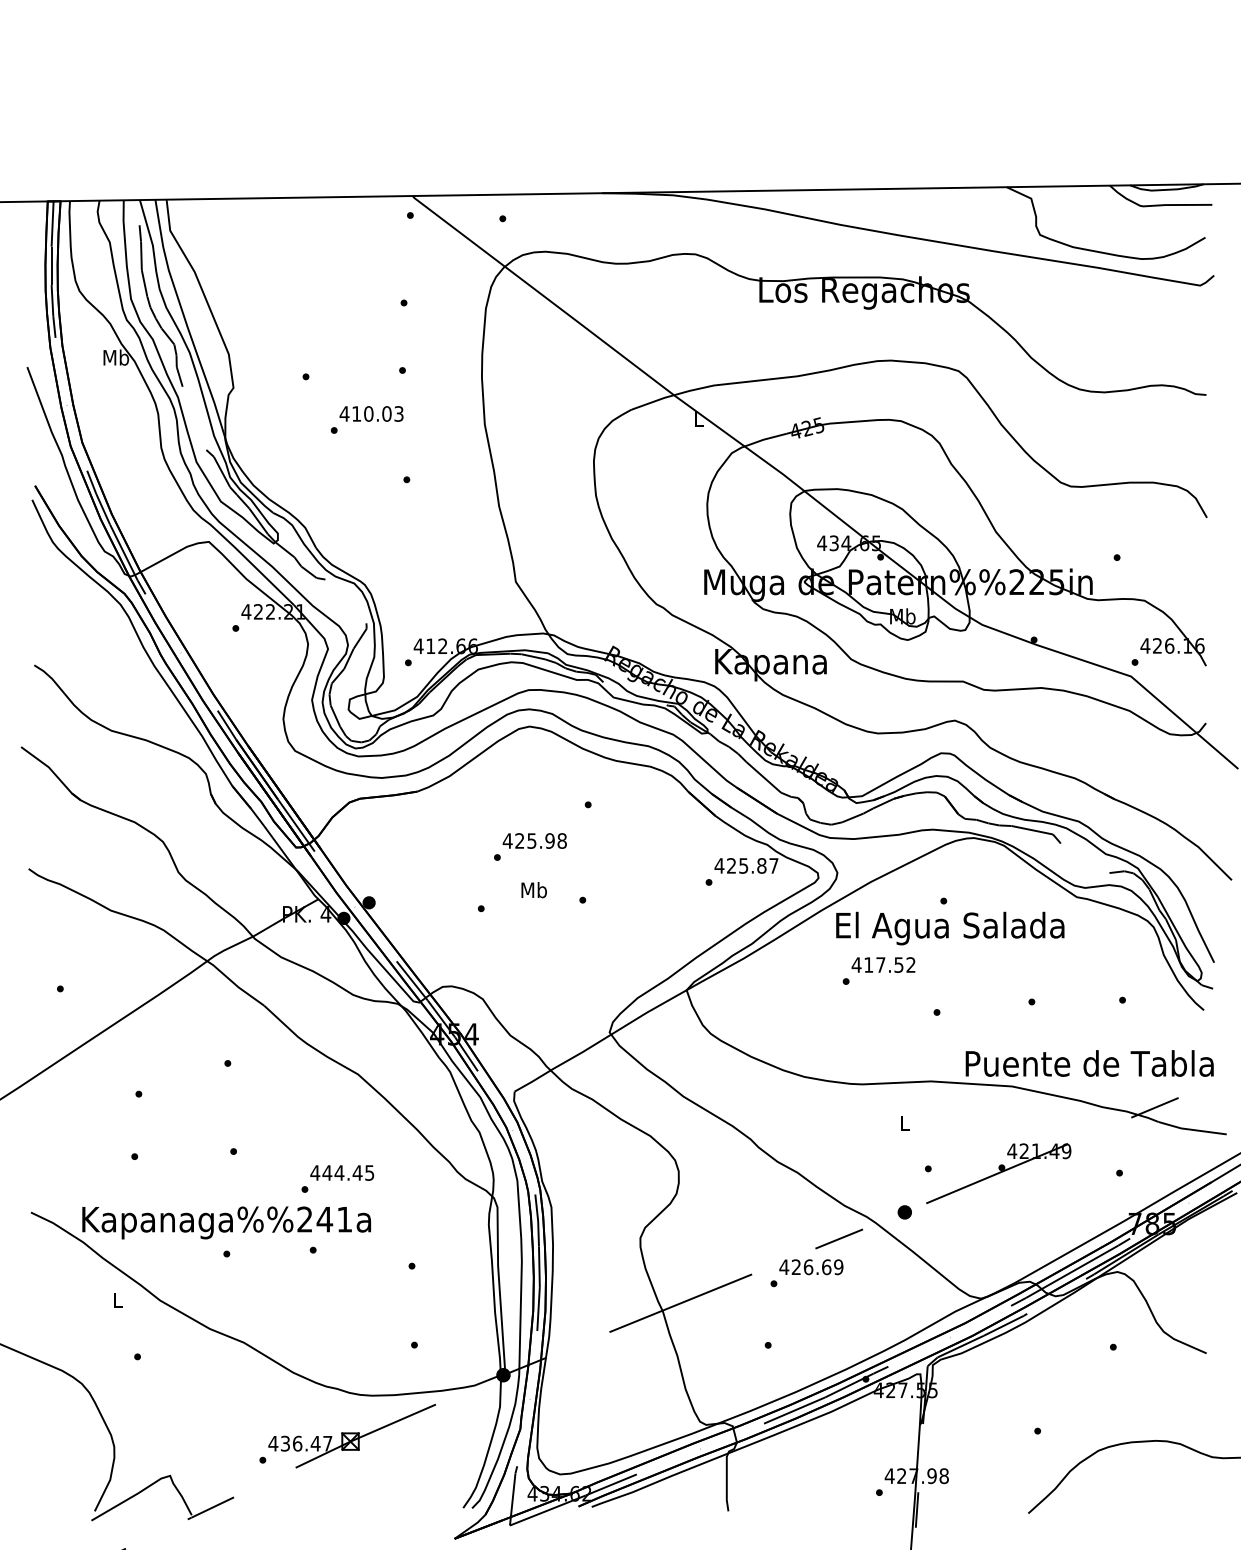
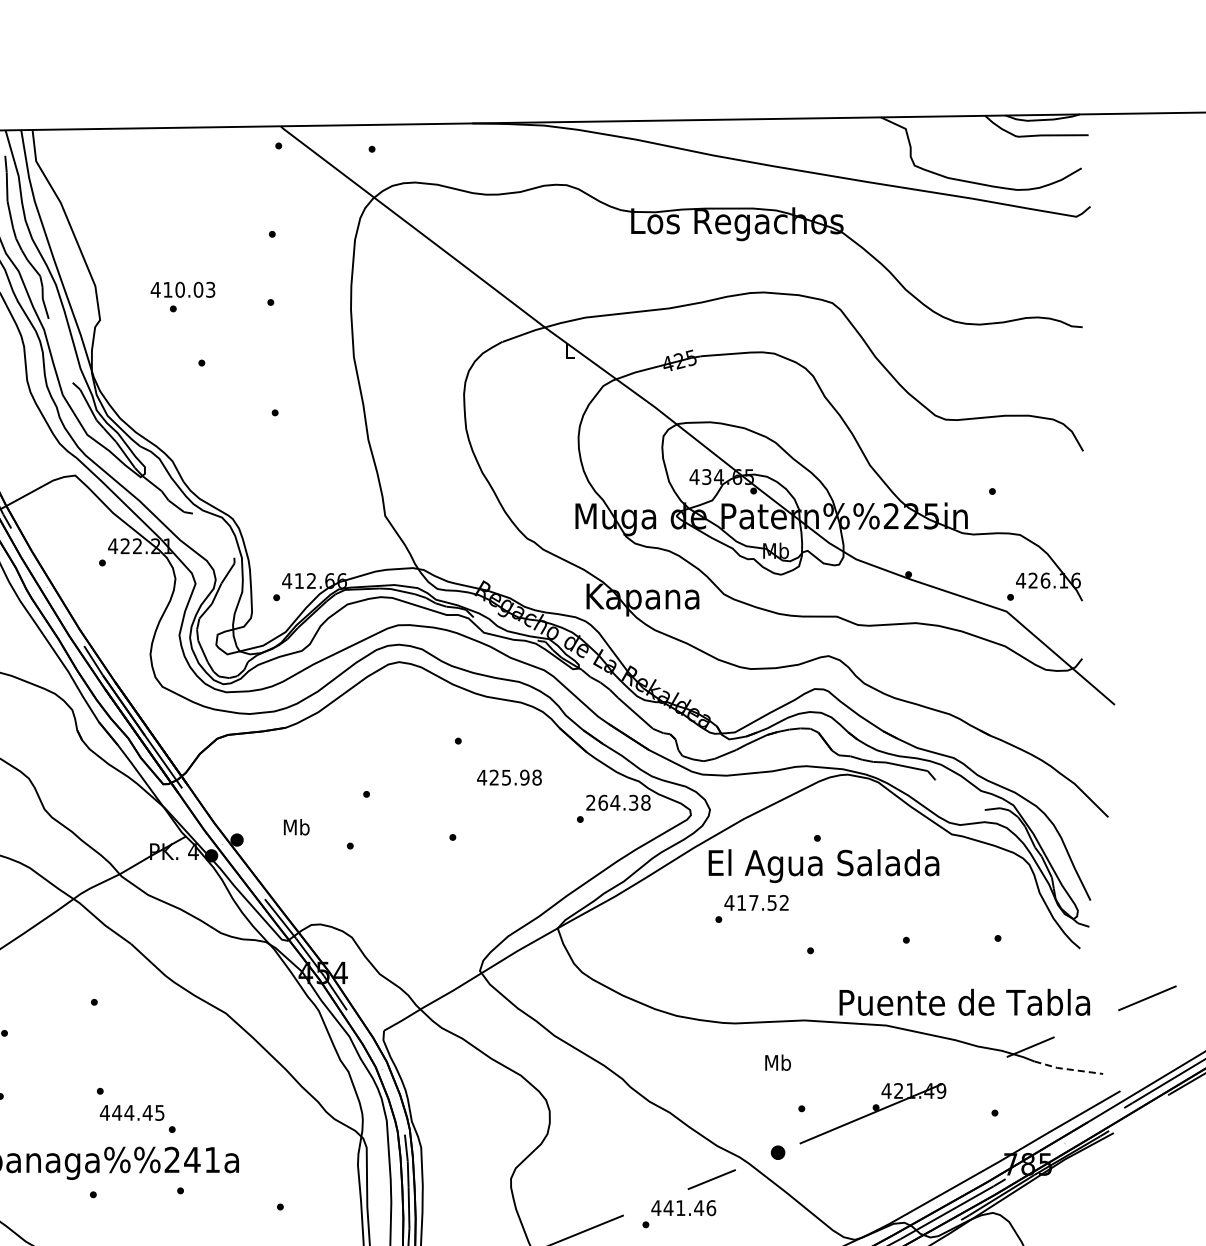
text: (371, 413) -> (182, 289), moved
text: (534, 840) -> (509, 777), moved
text: (746, 865) -> (618, 802), 425.87 -> 264.38
text: (533, 890) -> (296, 827), moved
text: (904, 1123) -> (777, 1062), L -> Mb
line: (1192, 1129) -> (1068, 1069), solid -> dashed
text: (342, 1172) -> (132, 1112), moved
text: (817, 1267) -> (689, 1208), 426.69 -> 441.46

